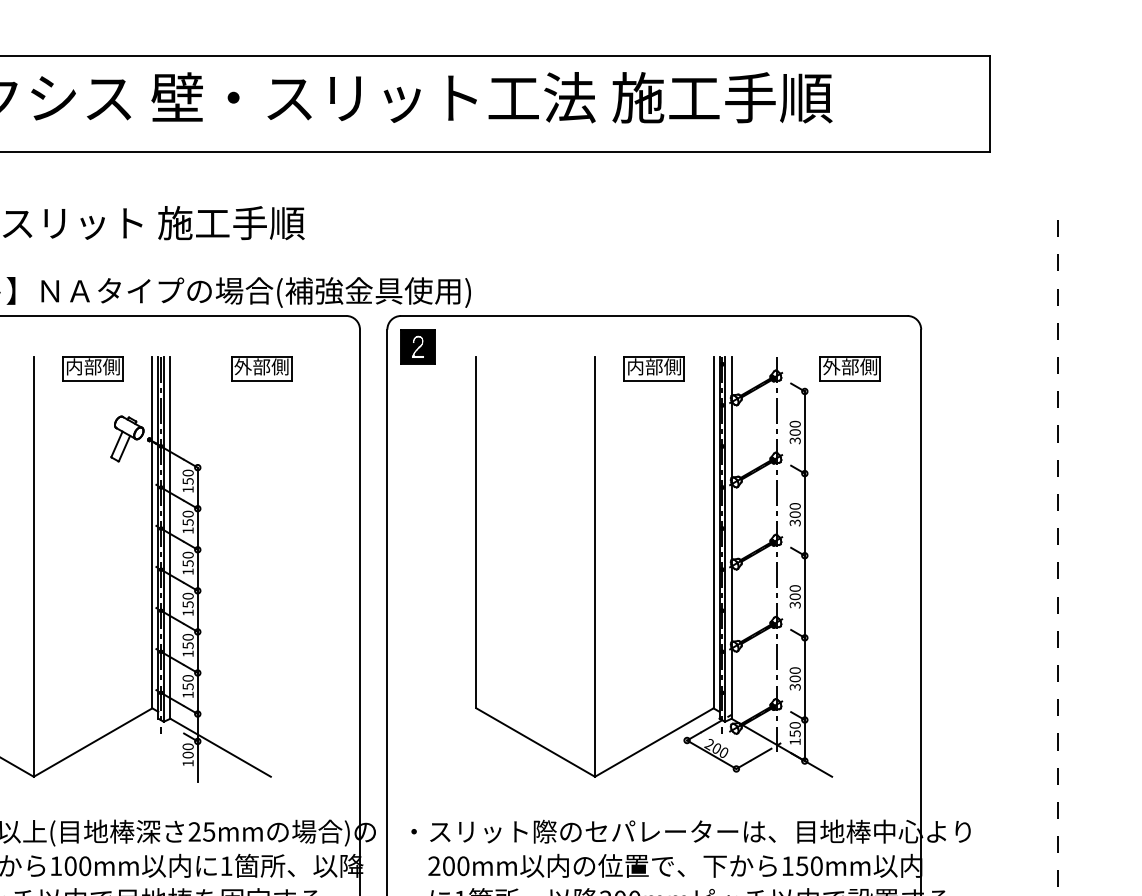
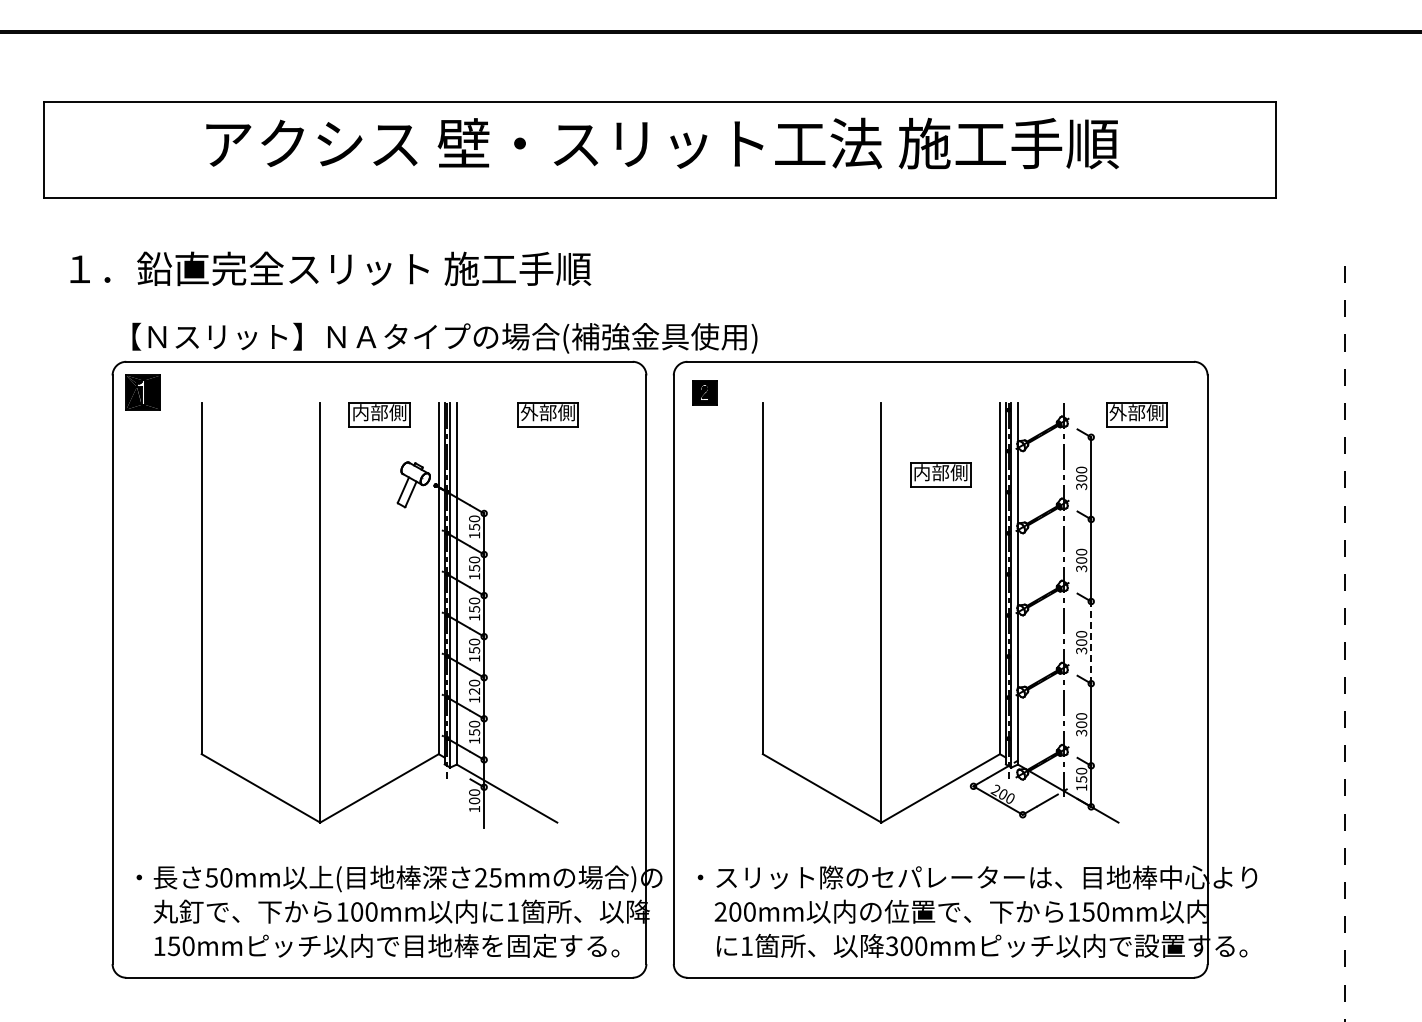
part: (418, 346) -> (704, 392), size x0.7
part: (654, 368) -> (940, 474), moved
line: (805, 596) -> (1091, 642), solid -> dashed
text: (188, 645) -> (474, 691), 150 -> 120

